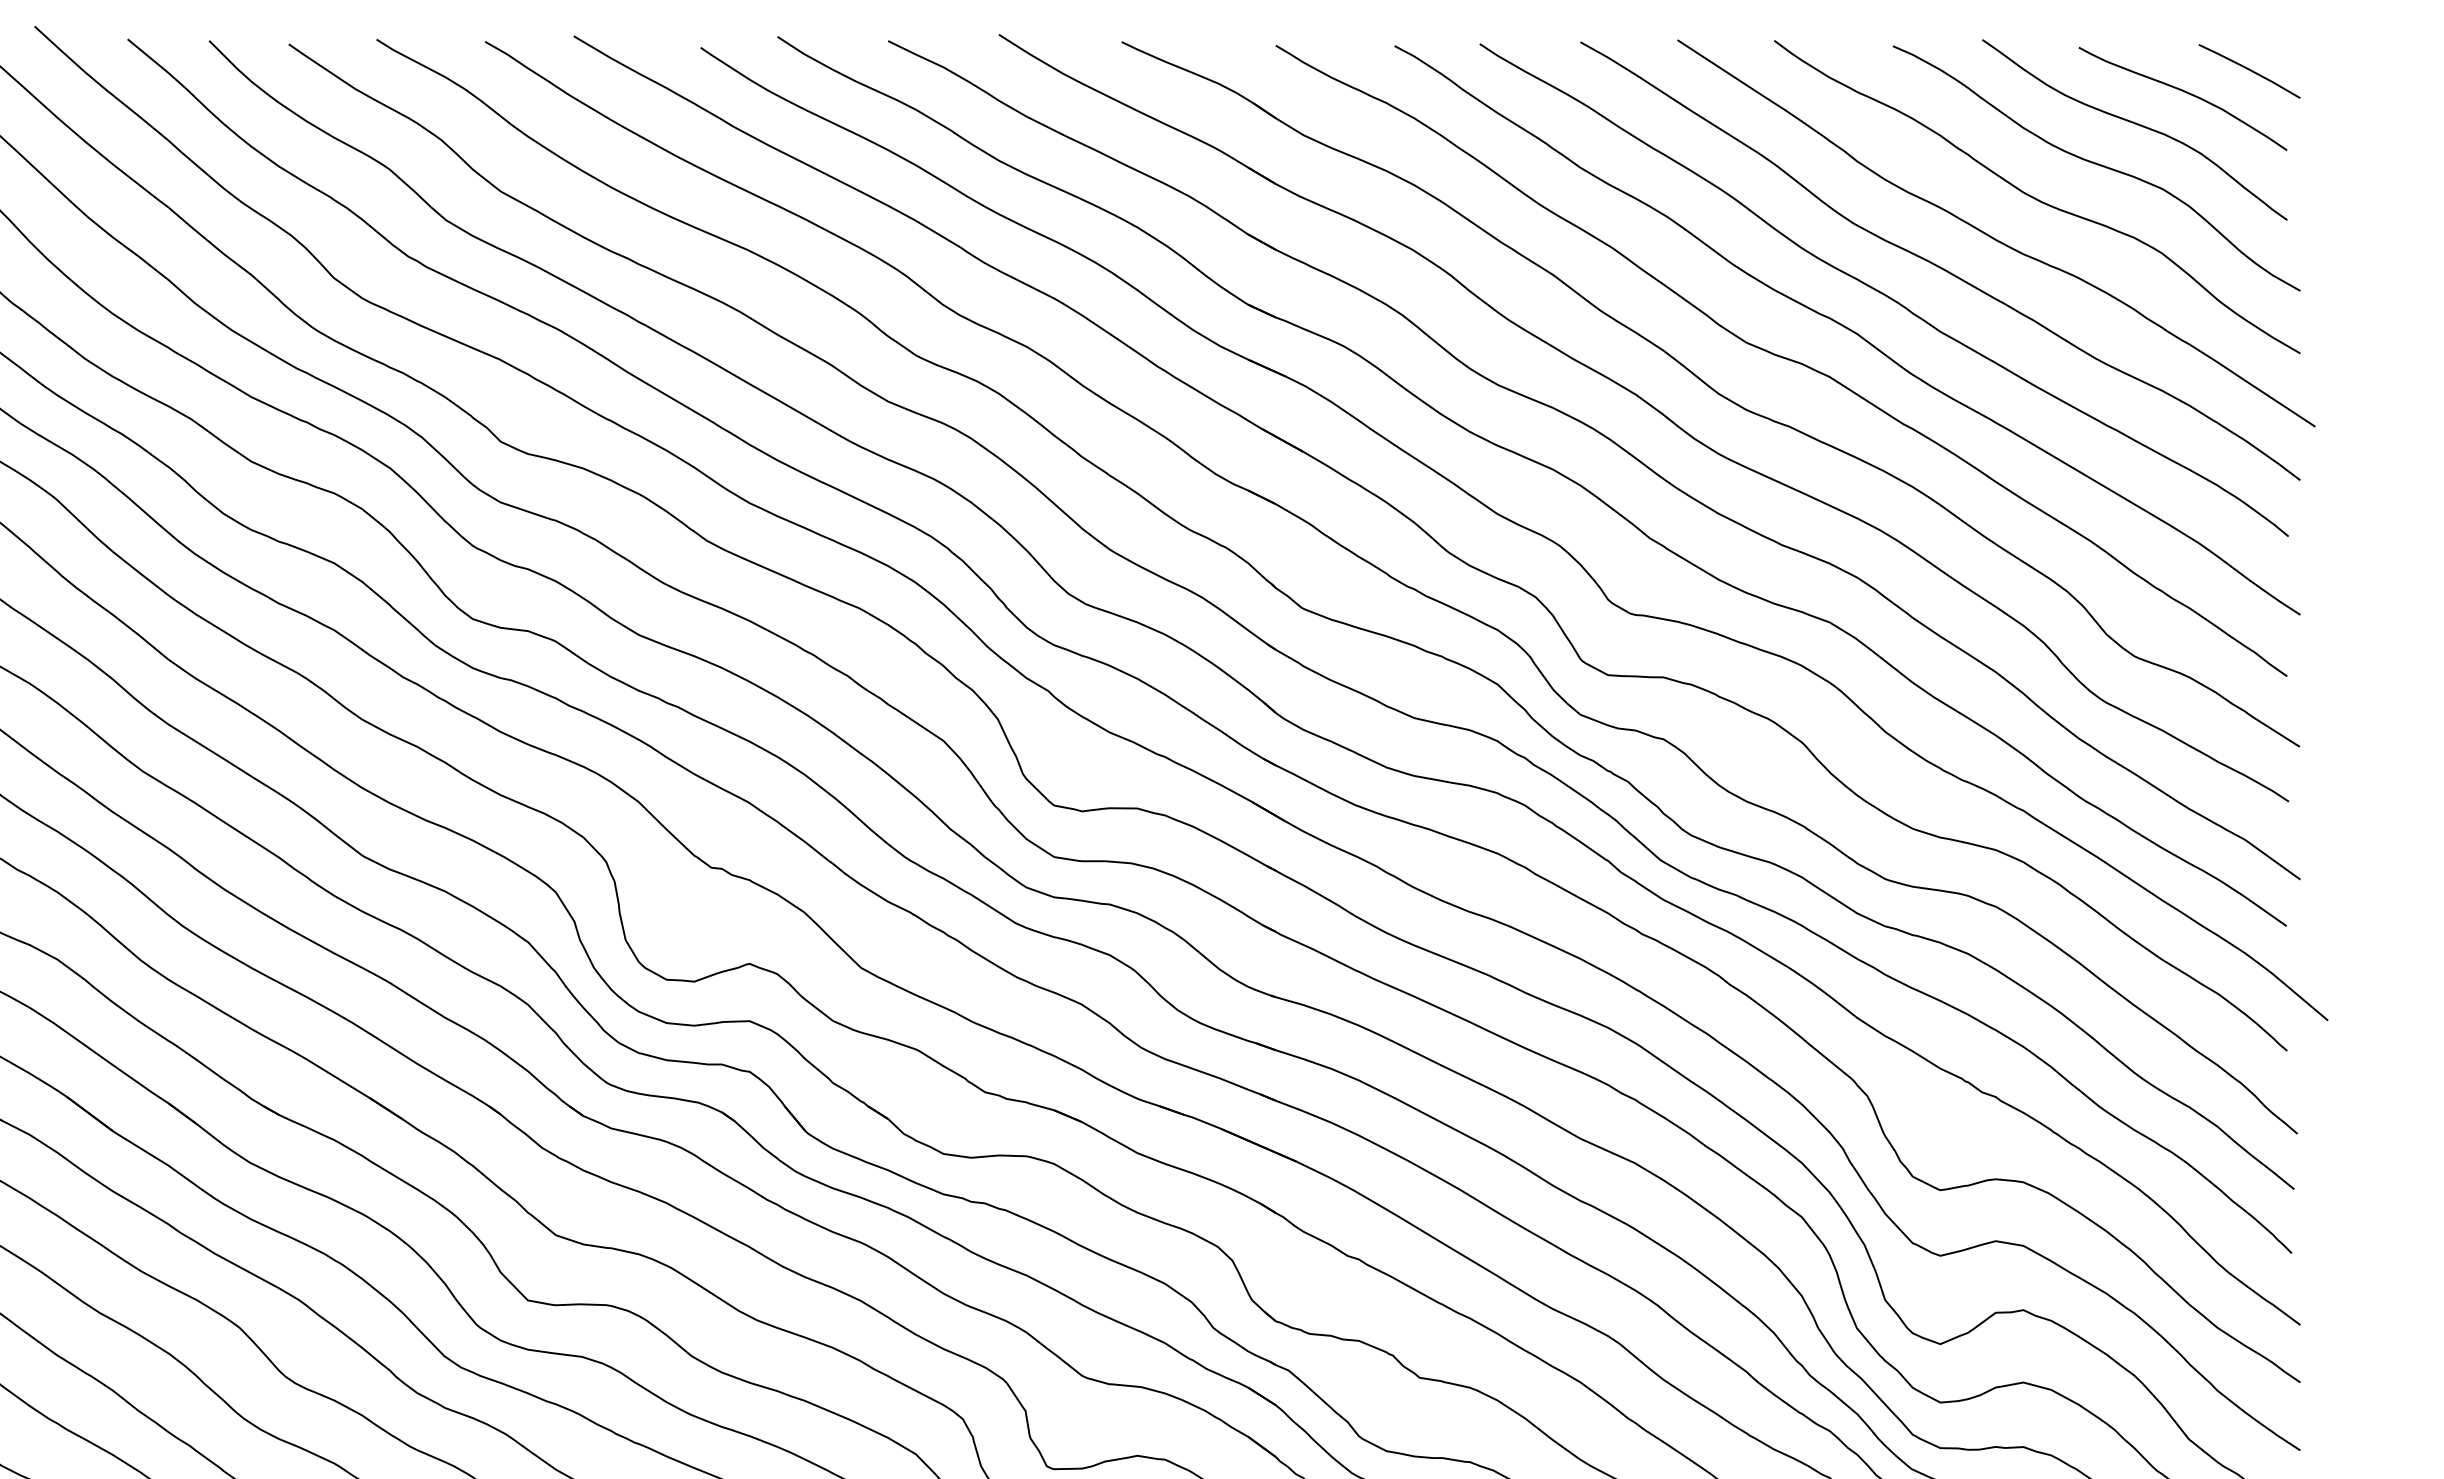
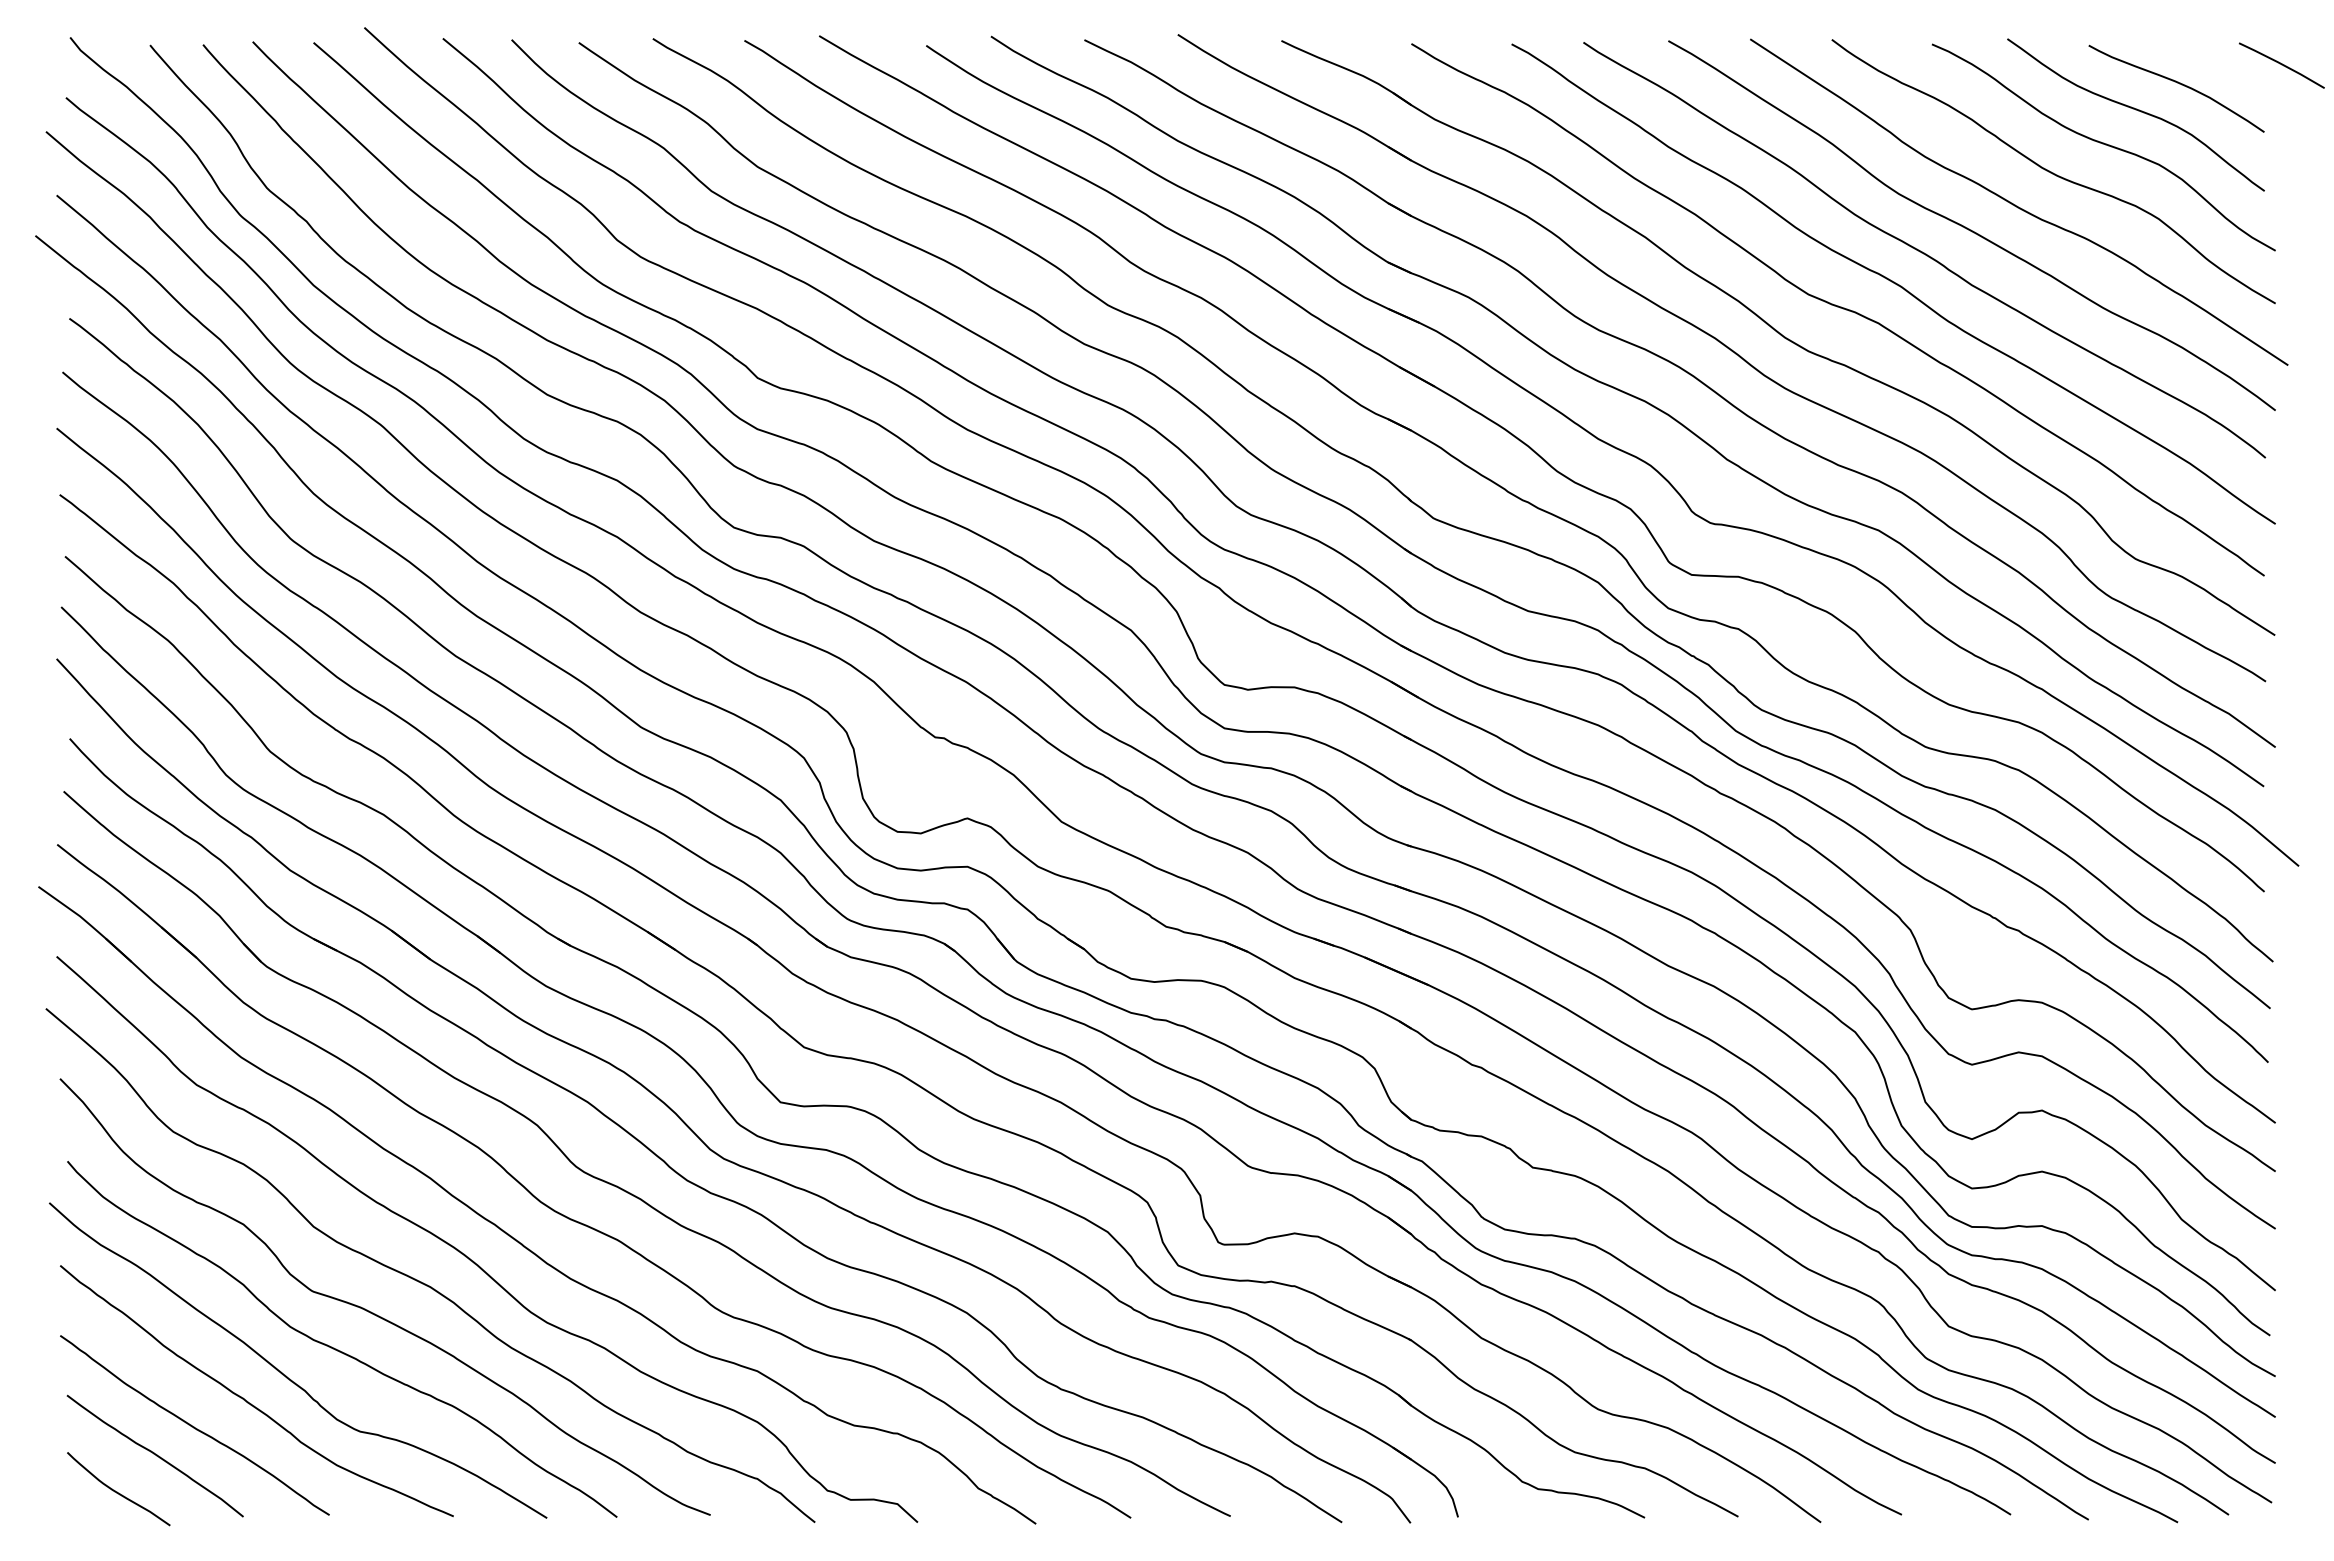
line: (2249, 71) -> (2281, 65), moved

